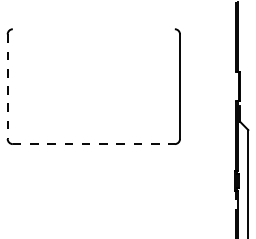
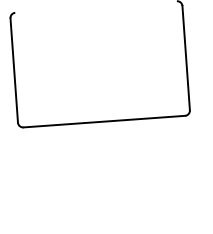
line: (7, 87) -> (14, 71), dashed -> solid
line: (94, 144) -> (104, 121), dashed -> solid

